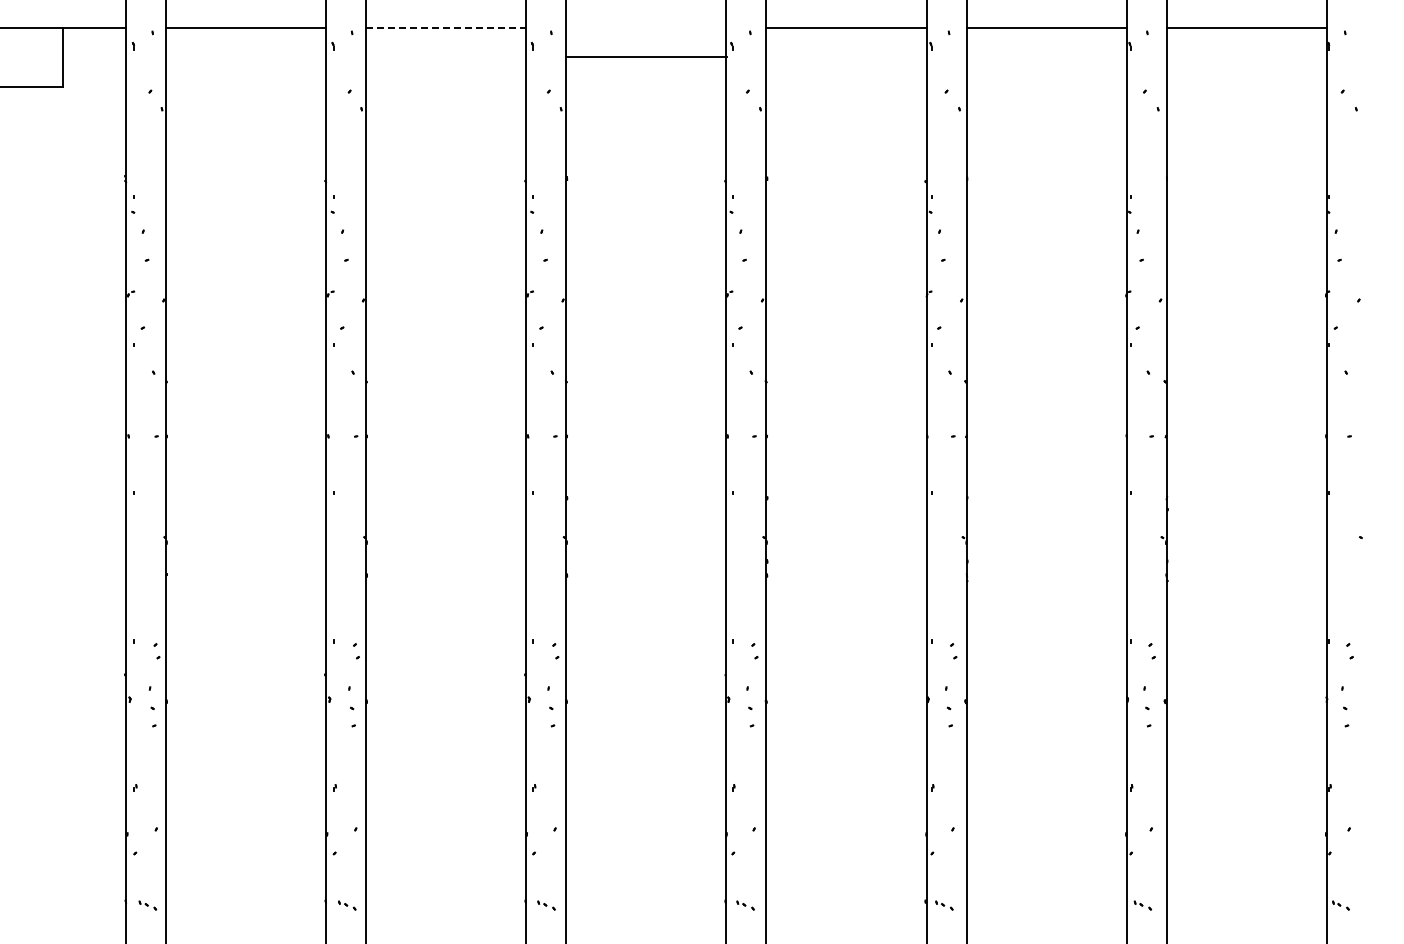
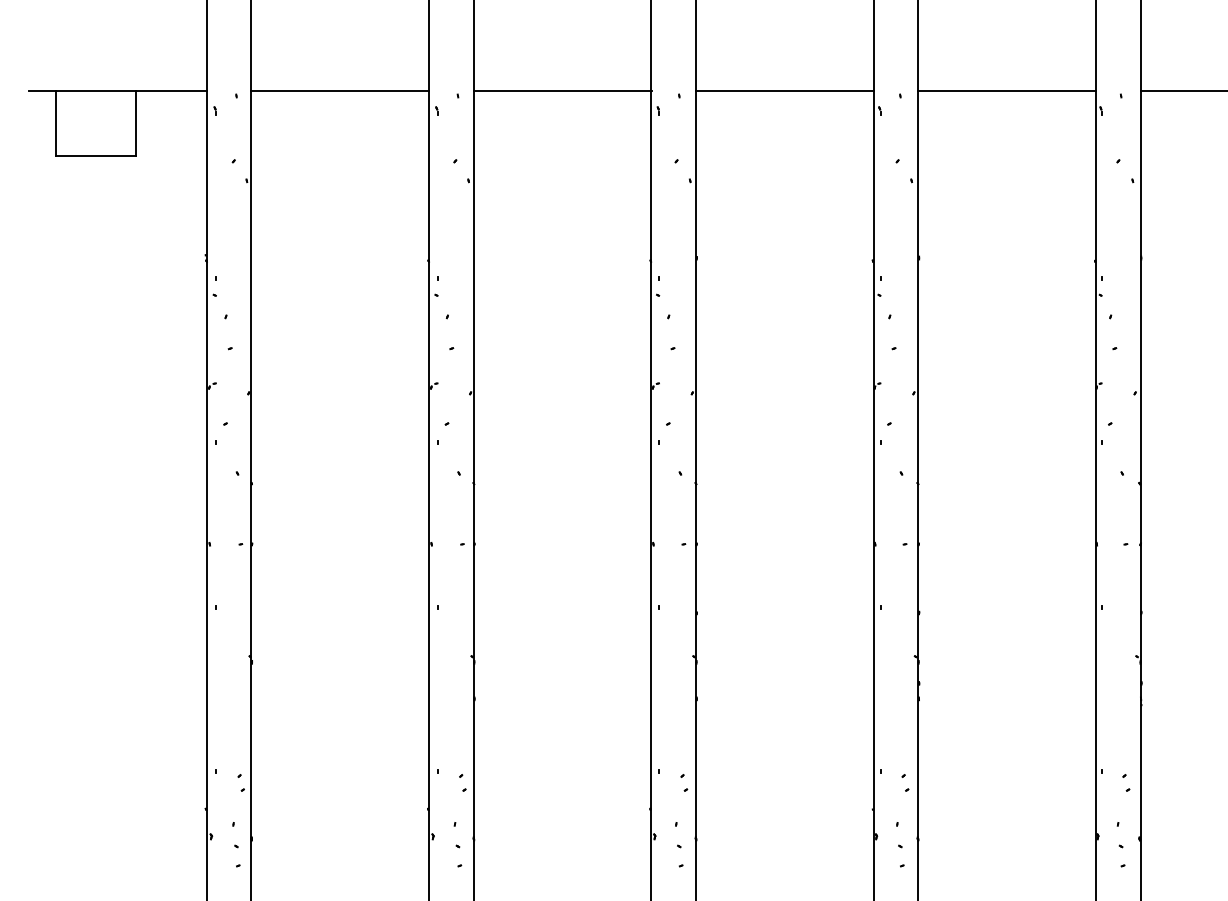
line: (446, 28) -> (562, 91), dashed -> solid
line: (646, 57) -> (785, 91), moved

